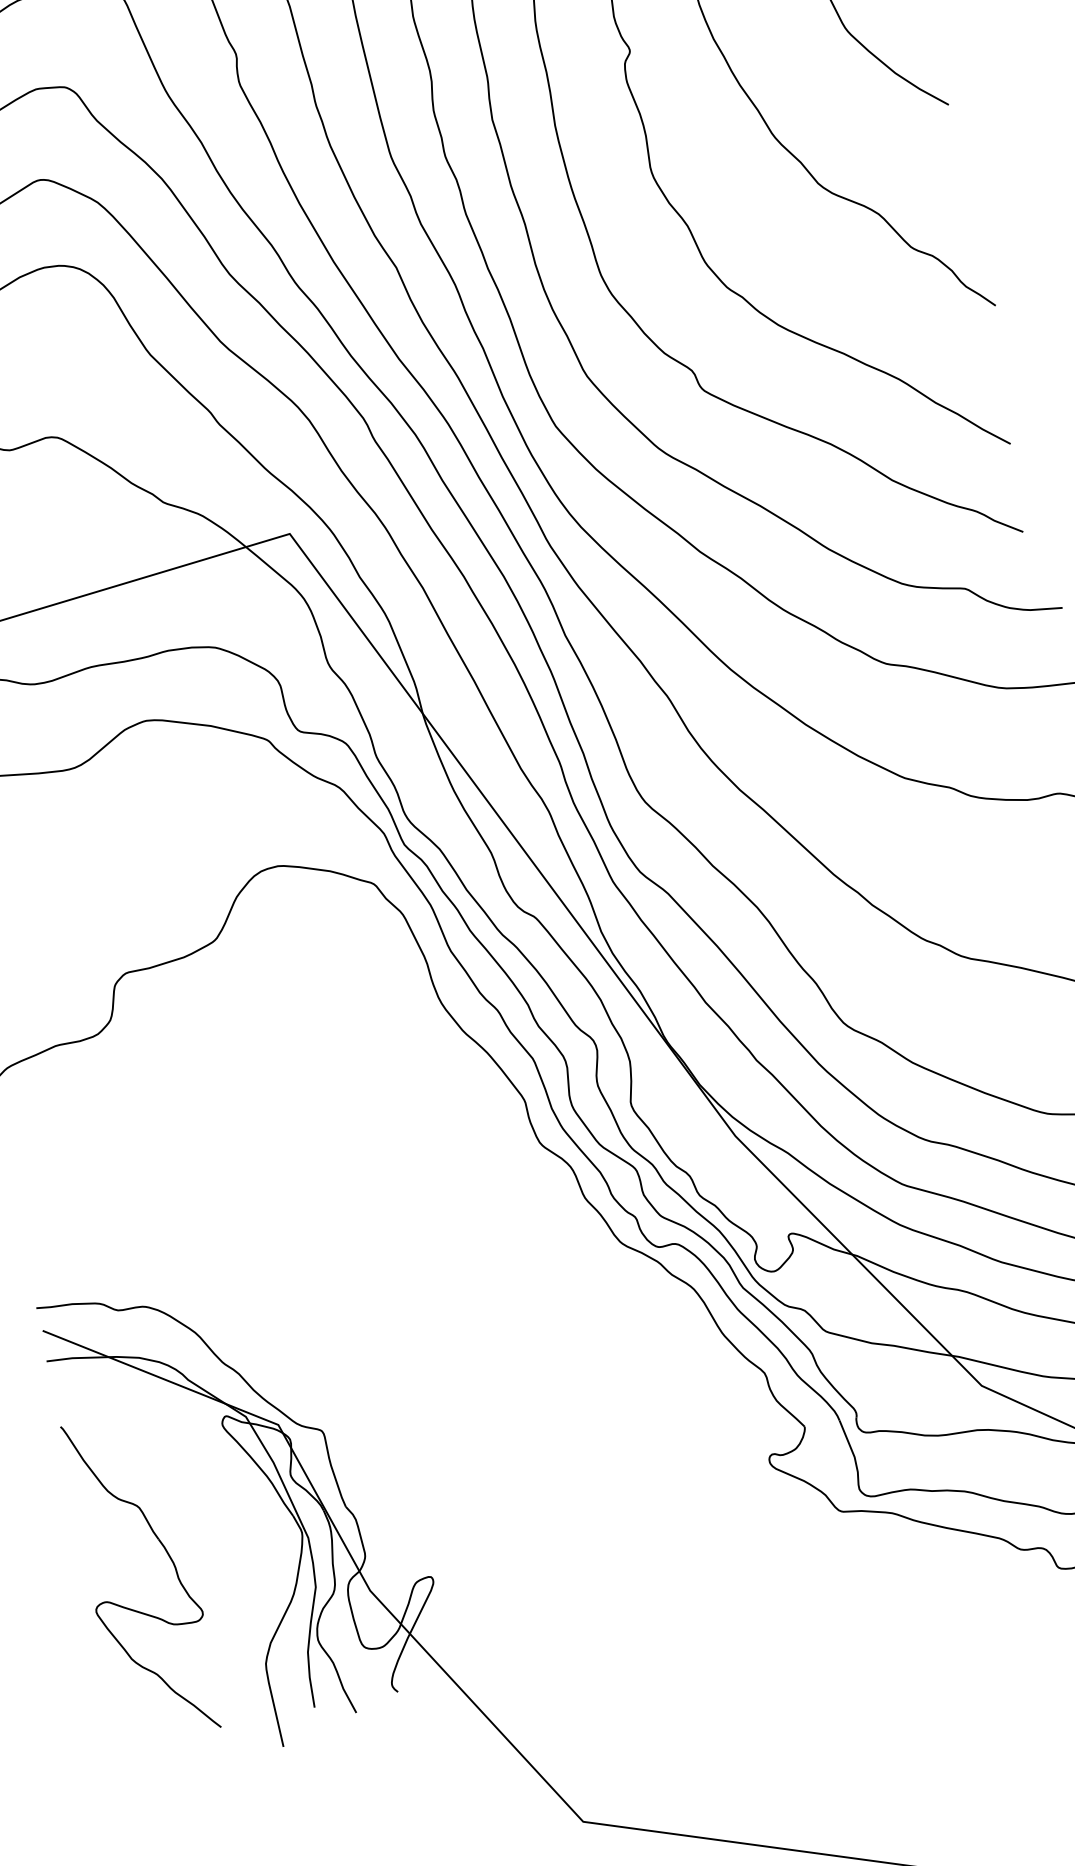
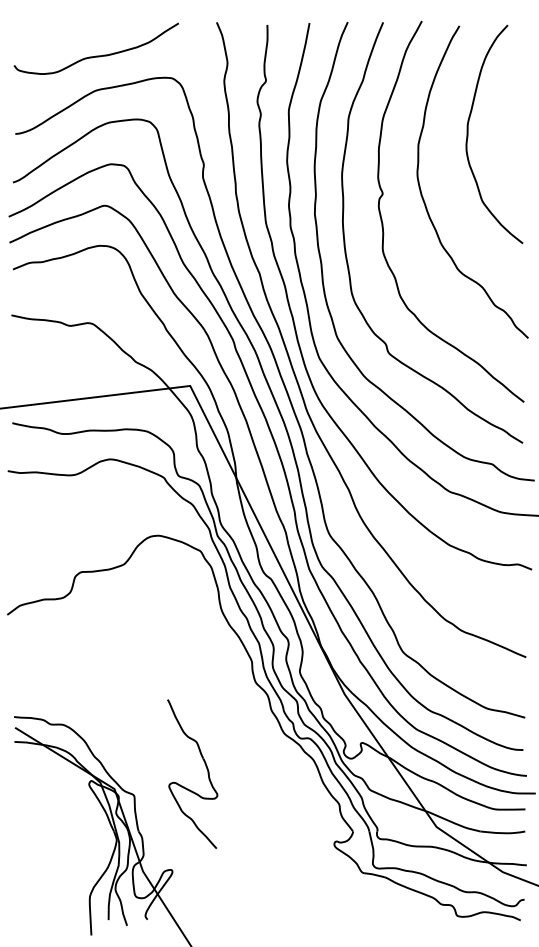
part: (169, 1561) -> (206, 769), moved

